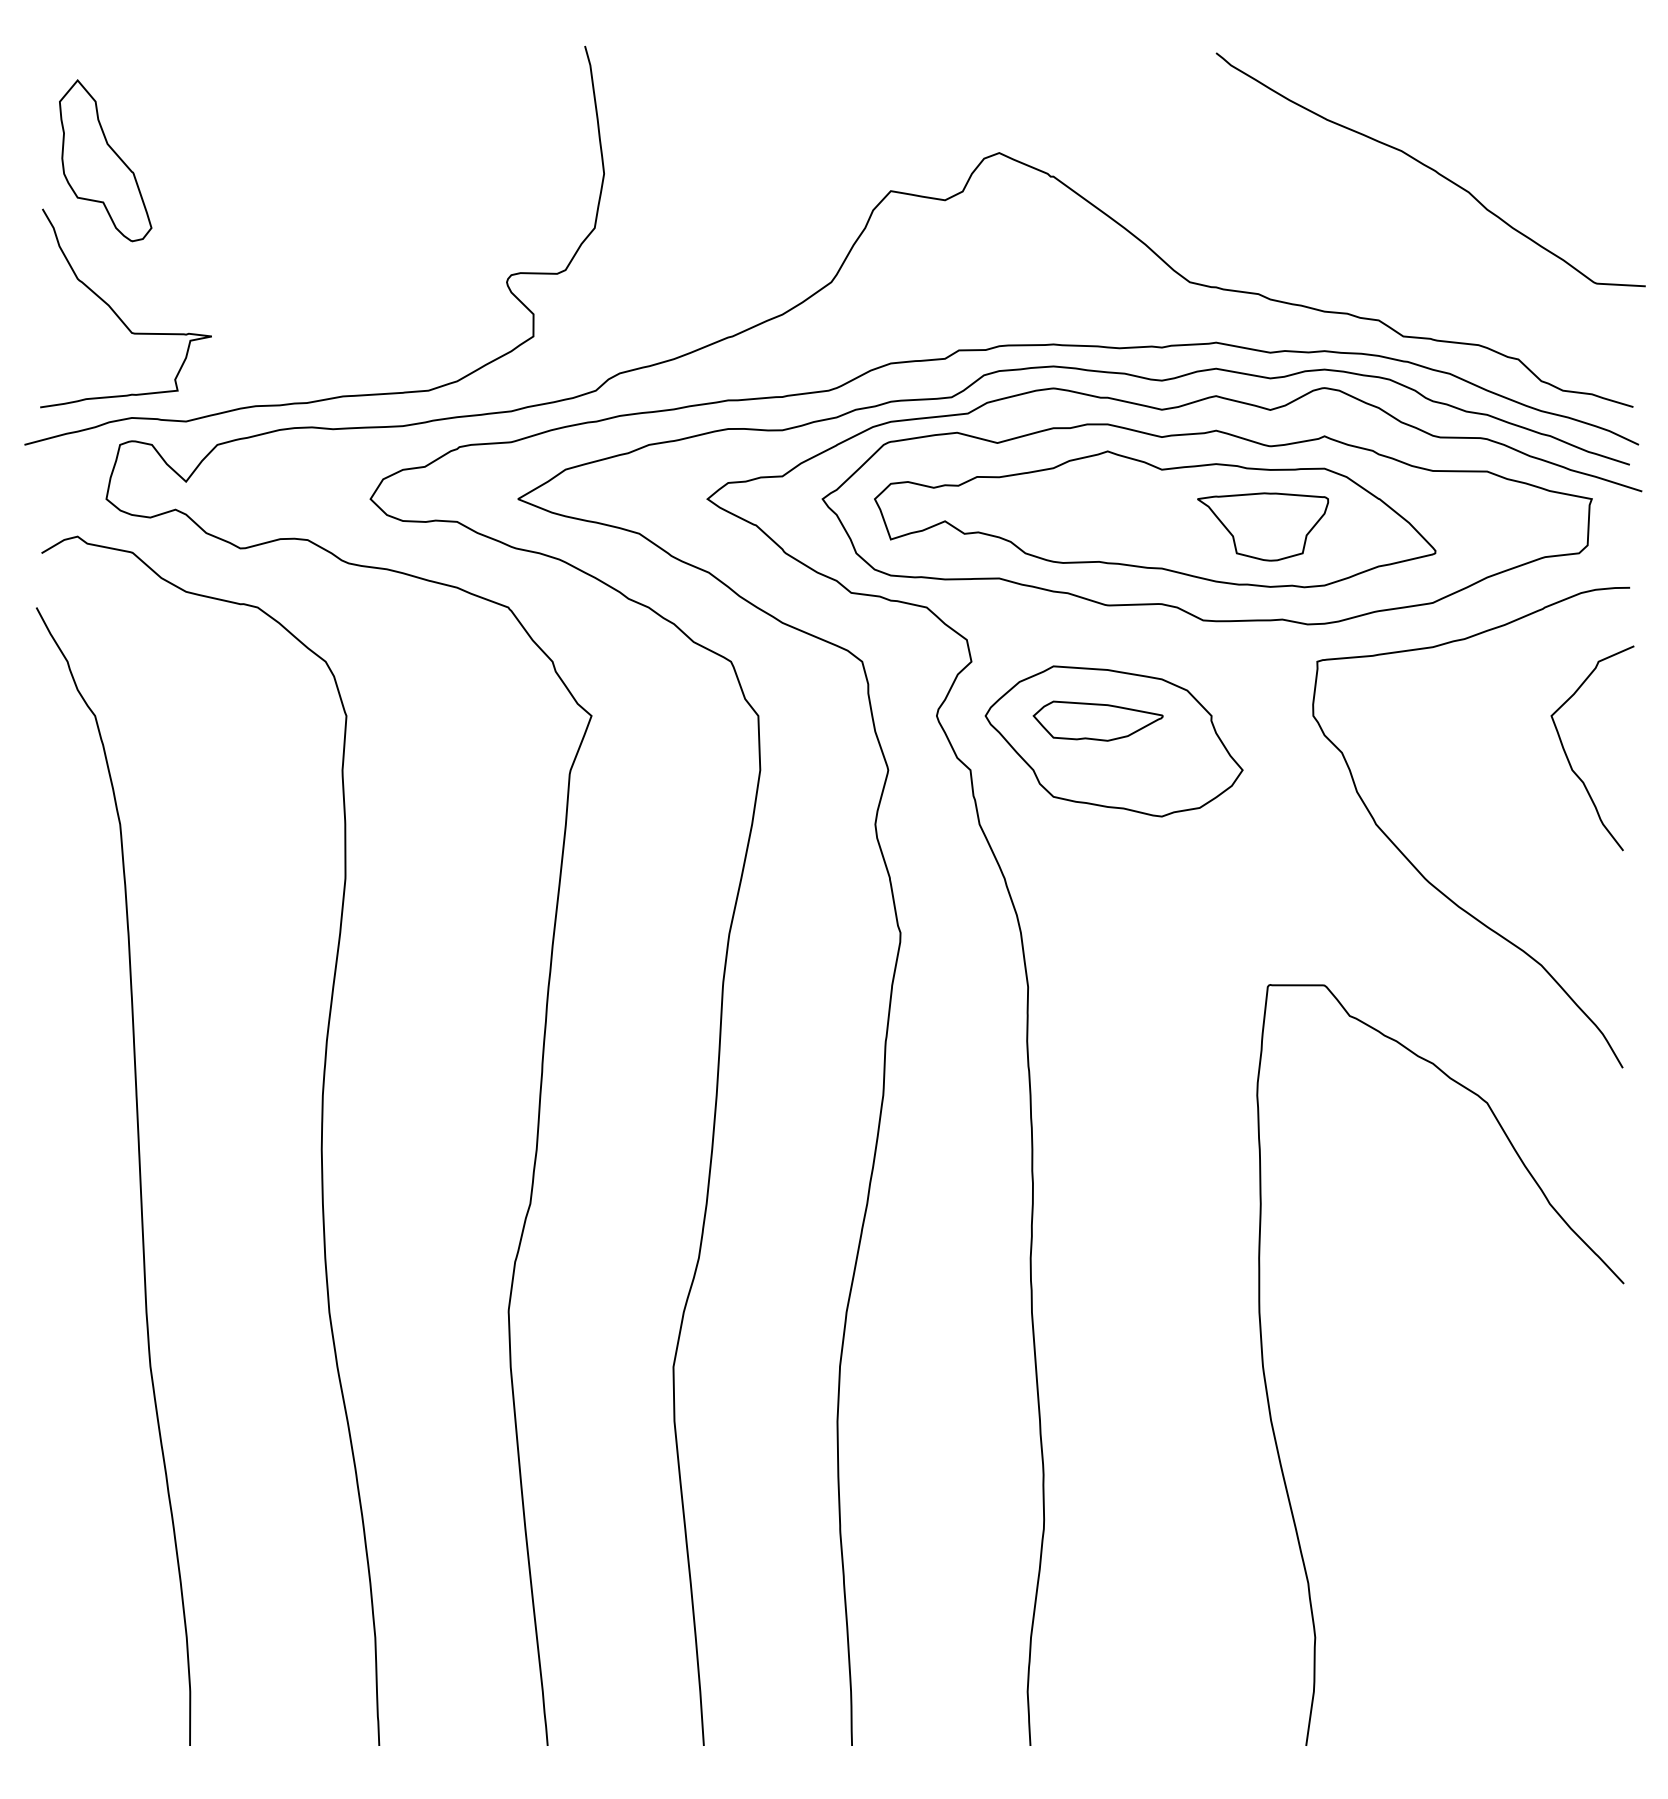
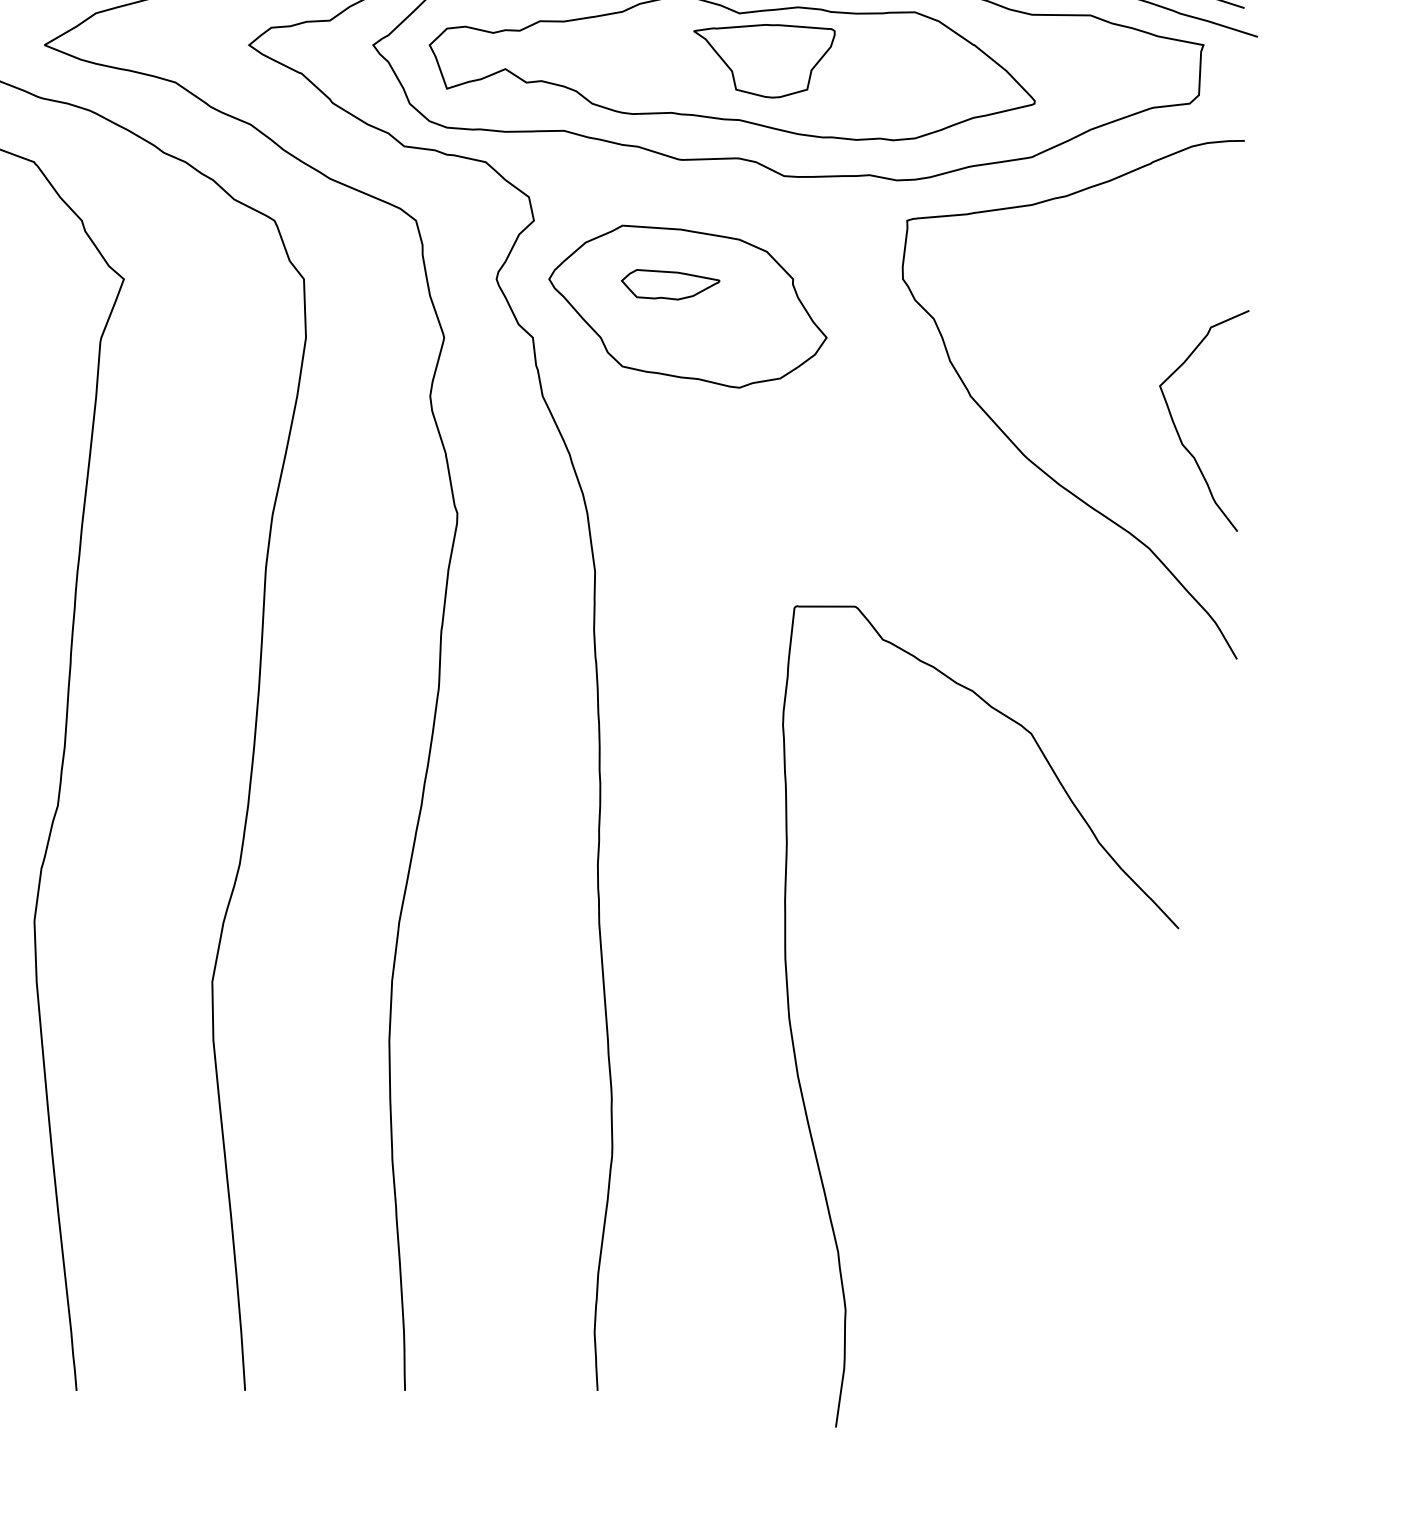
part: (1263, 526) -> (764, 60), moved
part: (1097, 720) -> (669, 284), size x0.7
curve: (1568, 757) -> (1178, 430), moved
curve: (1267, 1388) -> (794, 1041), moved

